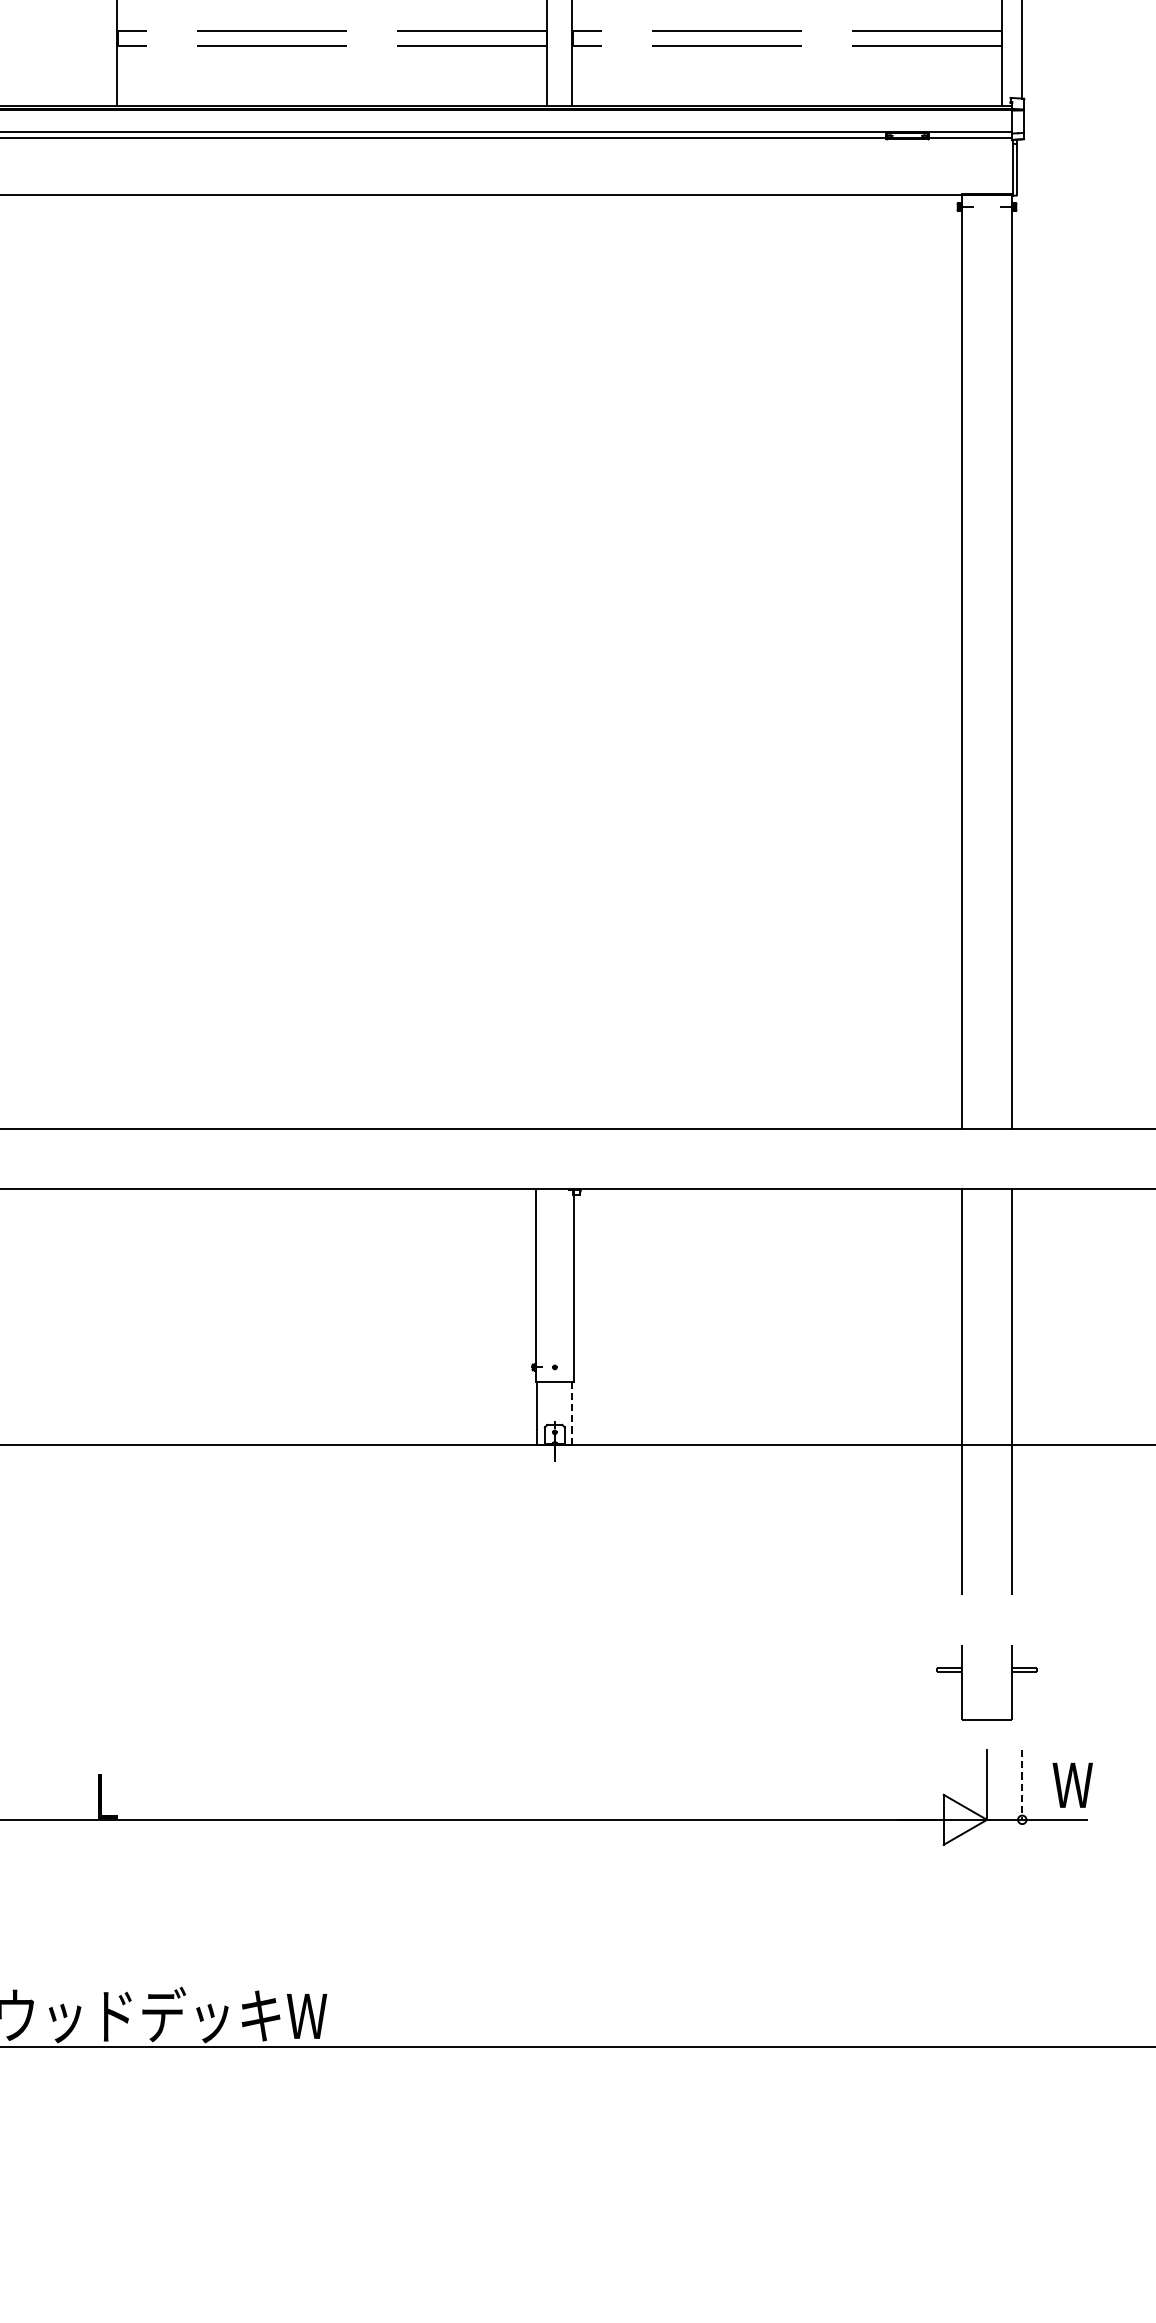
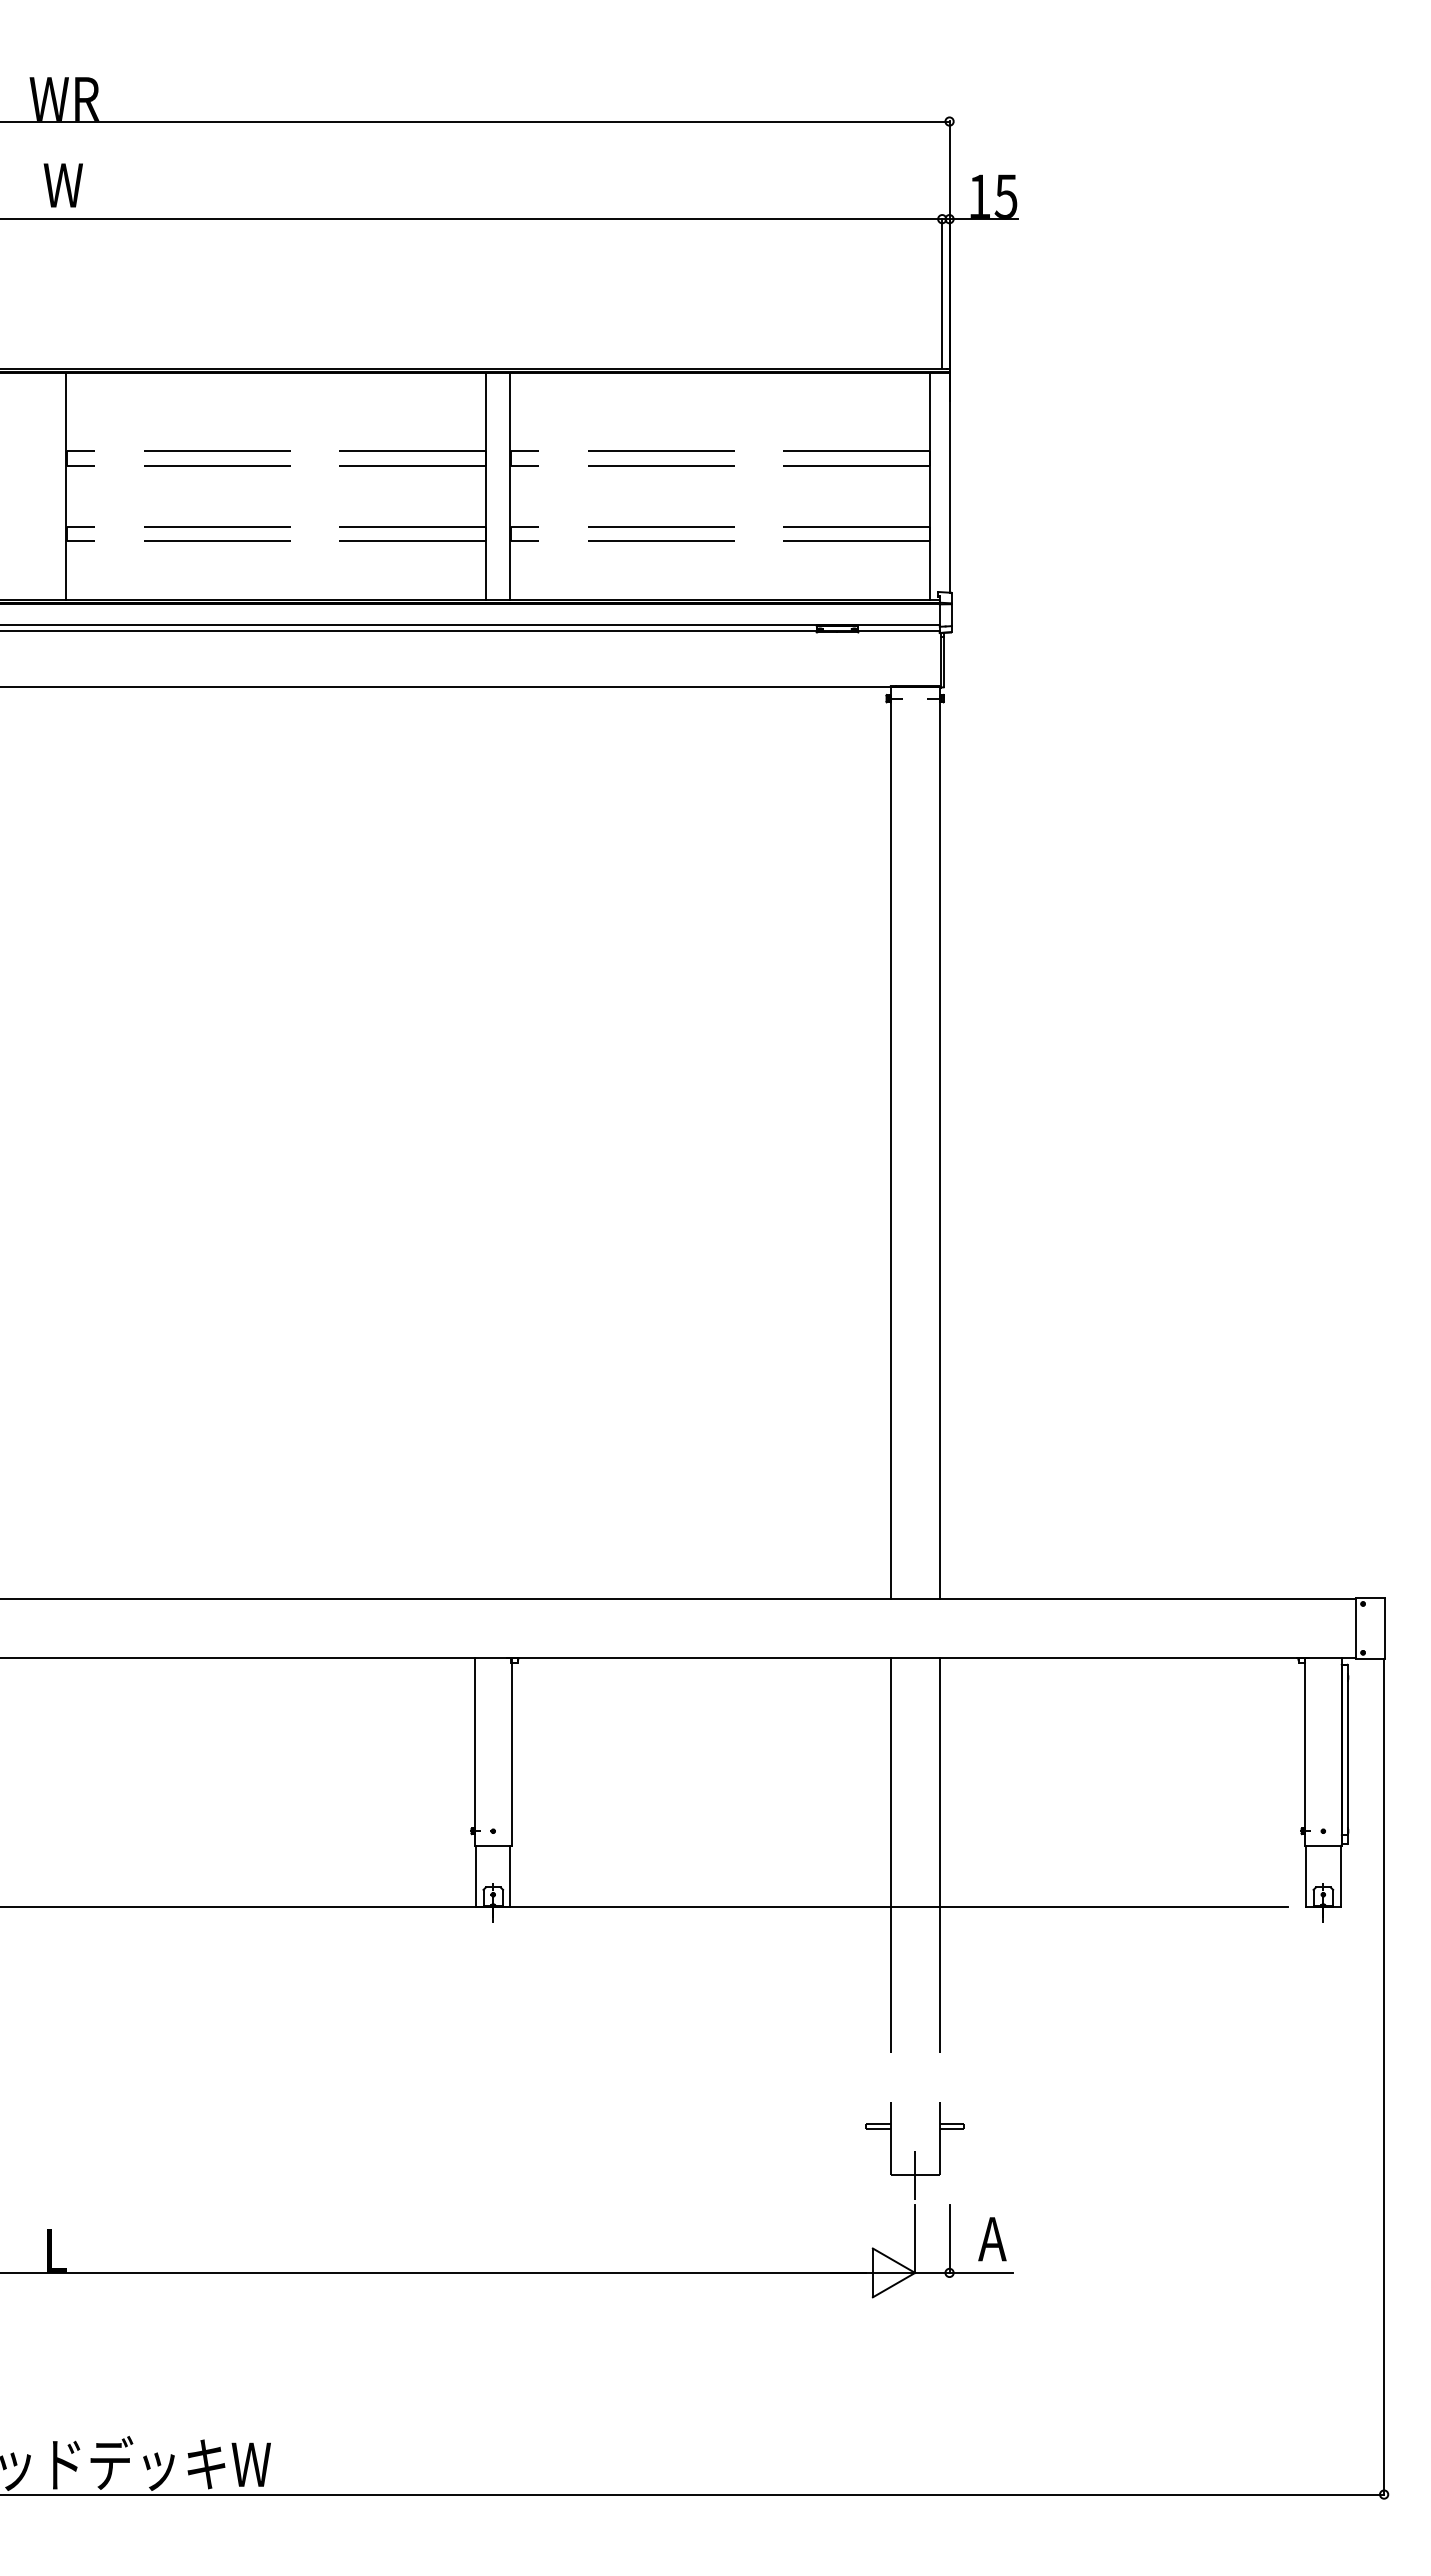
line: (572, 1412) -> (510, 1875), dashed -> solid
line: (987, 1719) -> (915, 2174), added
line: (1022, 1785) -> (949, 2239), dashed -> solid
text: (1072, 1785) -> (998, 2239), W -> A

